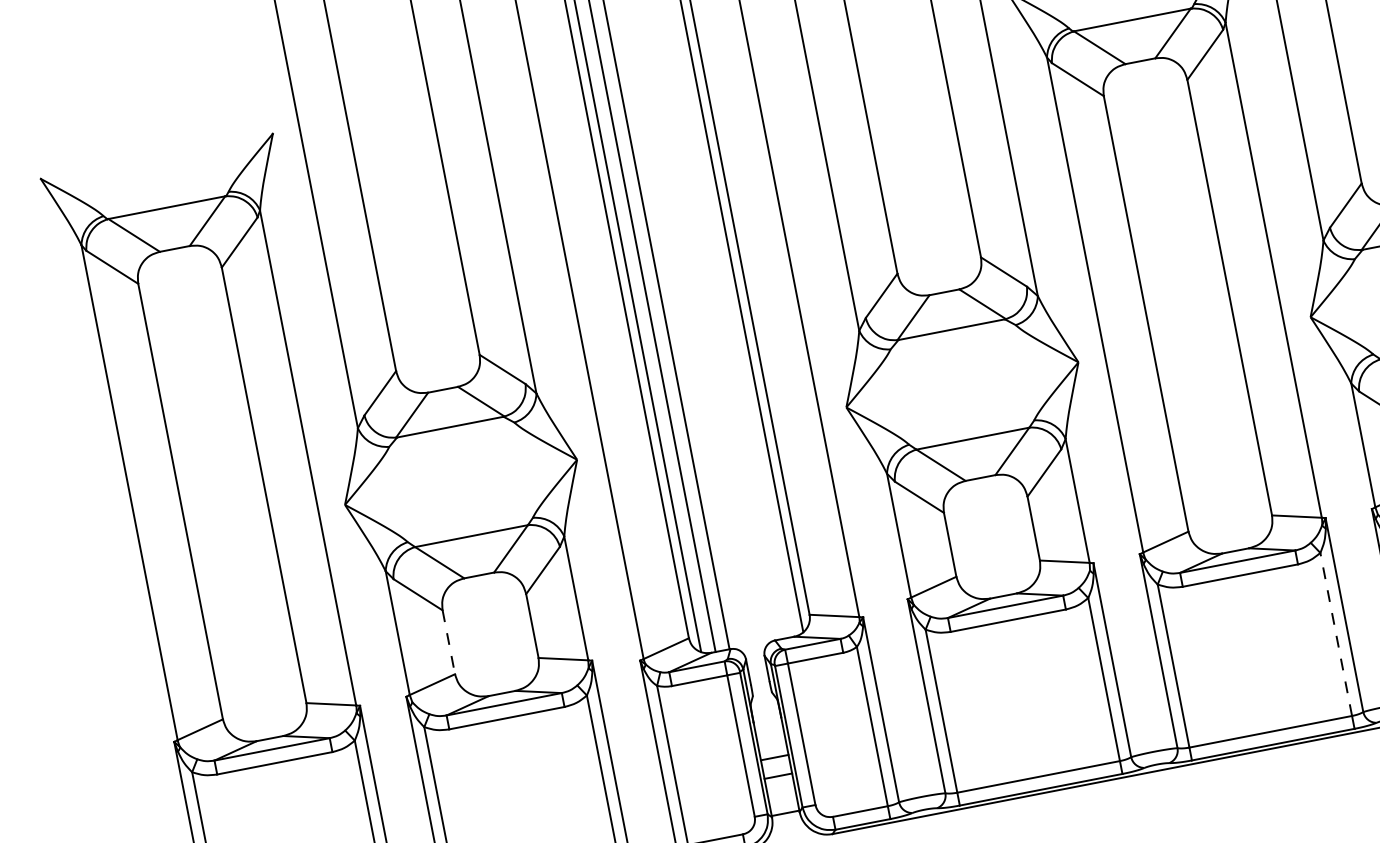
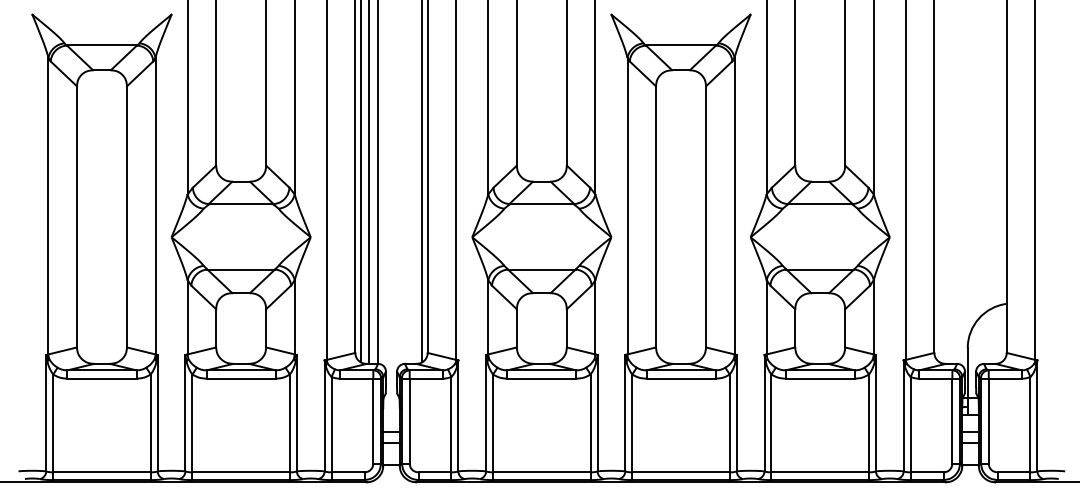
line: (1335, 634) -> (729, 423), dashed -> solid
line: (449, 642) -> (216, 328), dashed -> solid

